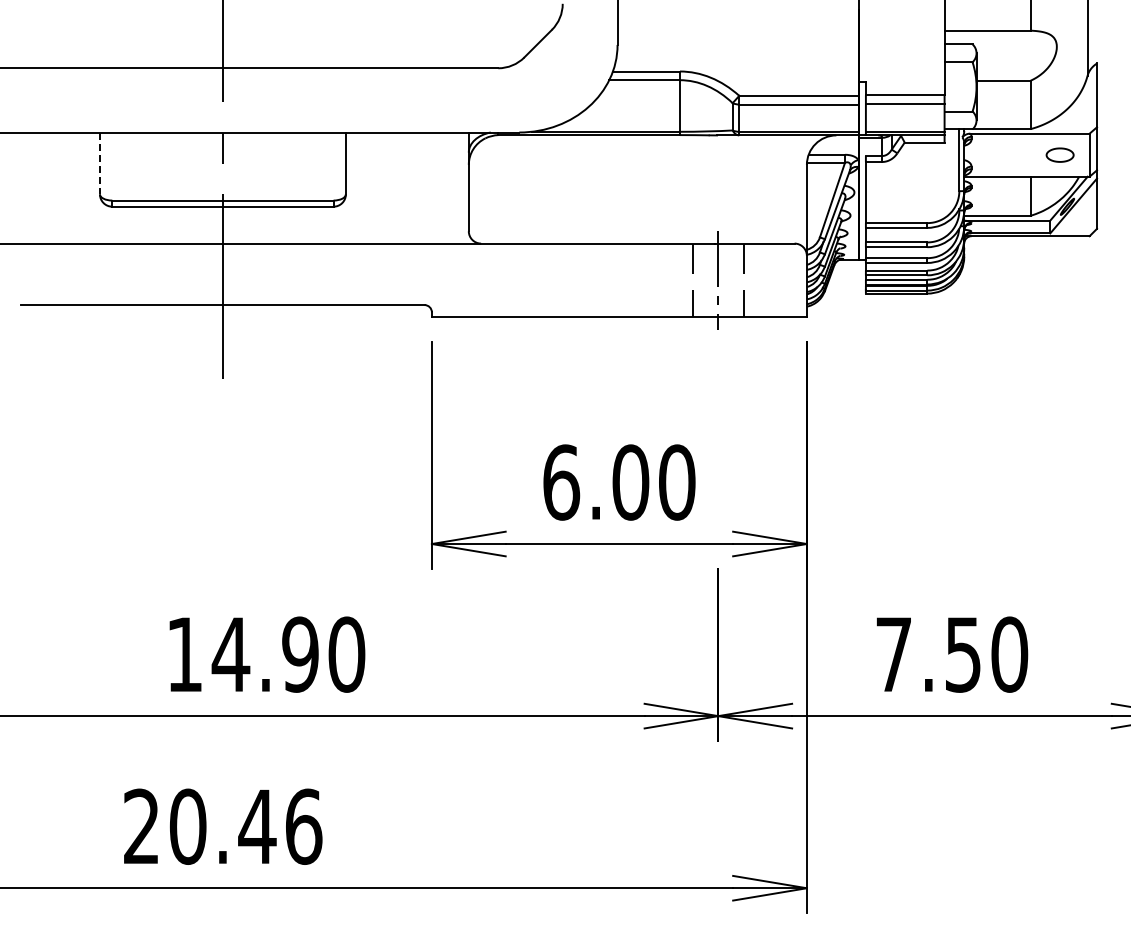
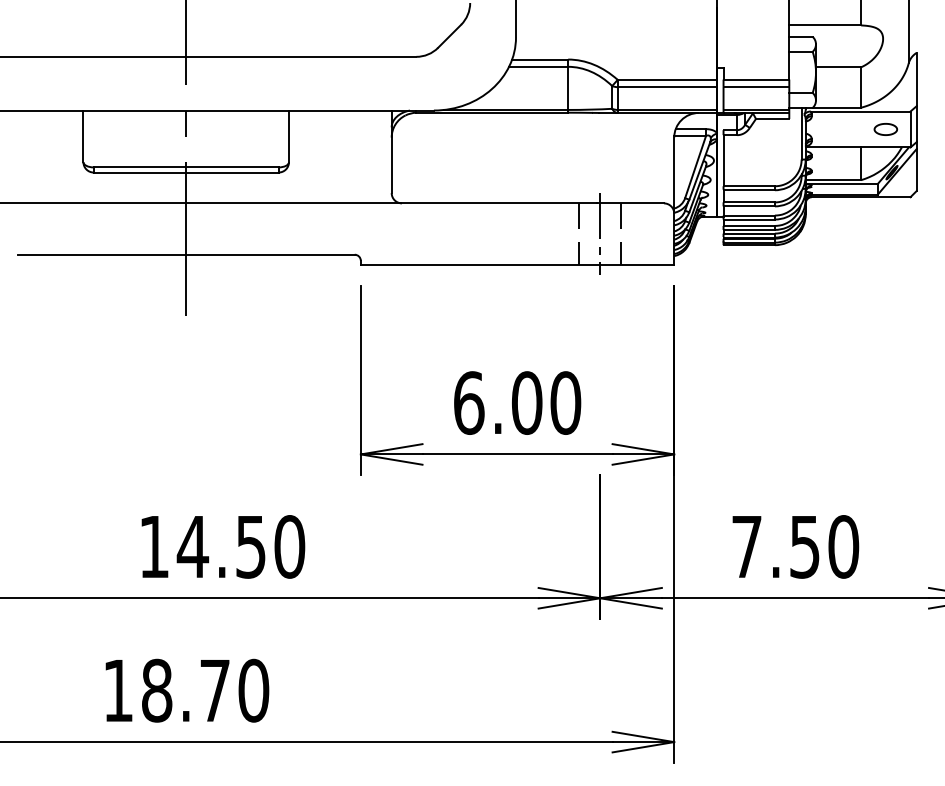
line: (100, 163) -> (83, 136), dashed -> solid
text: (300, 654) -> (251, 546), 14.90 -> 14.50
text: (223, 826) -> (186, 690), 20.46 -> 18.70

